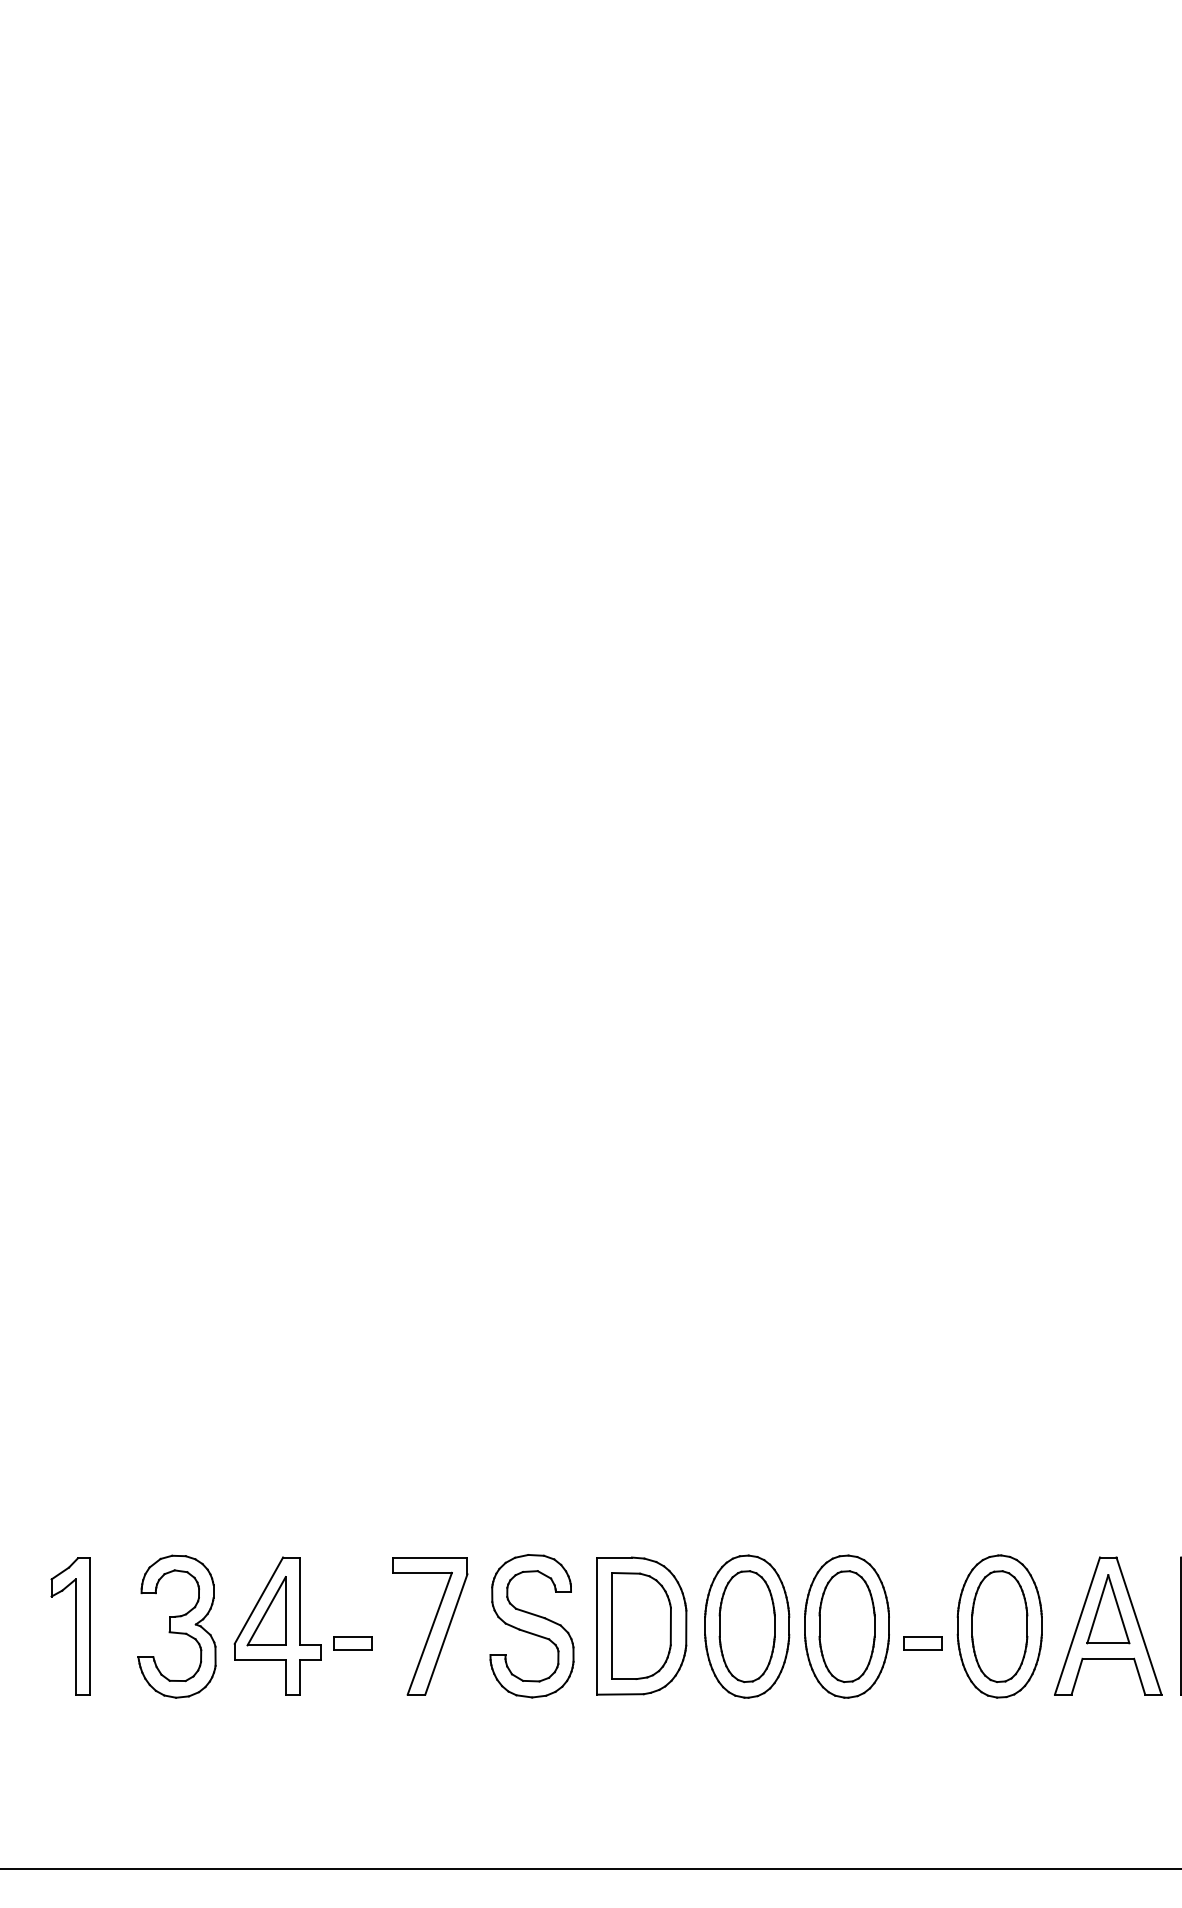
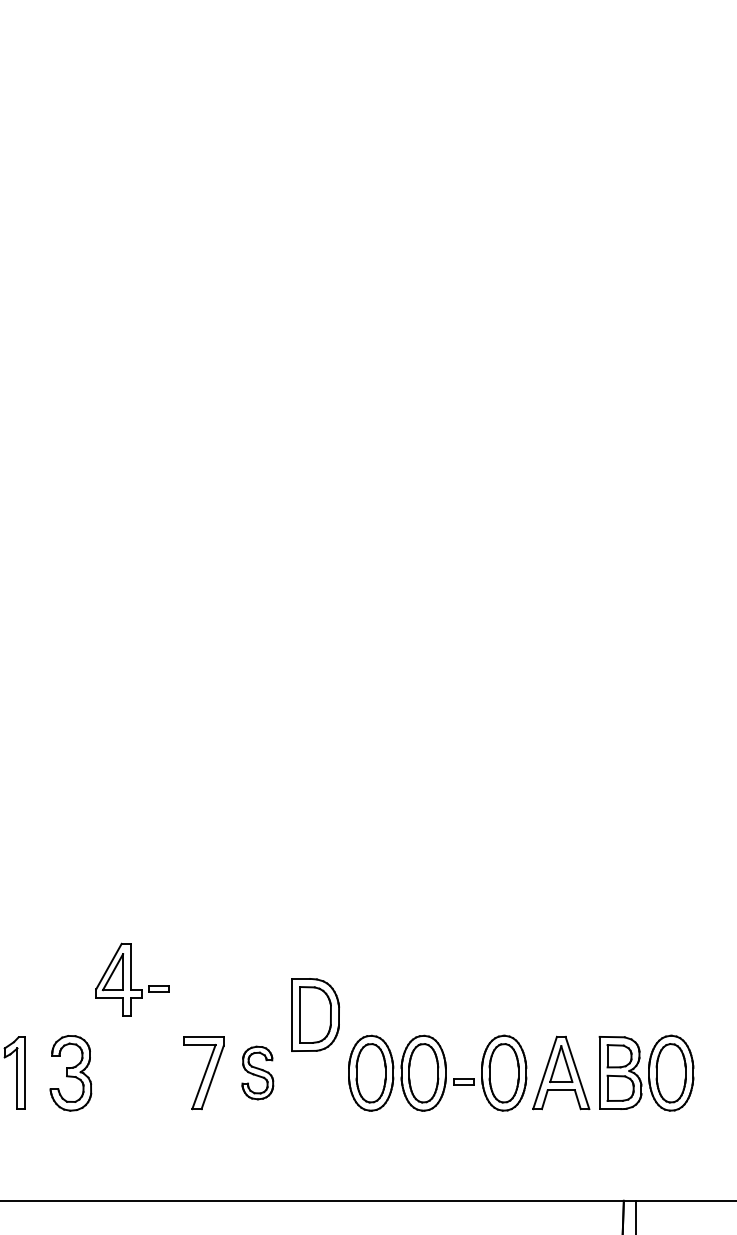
part: (303, 1625) -> (132, 979), moved
part: (531, 1625) -> (257, 1072), size x0.7
part: (641, 1625) -> (315, 1014), moved

